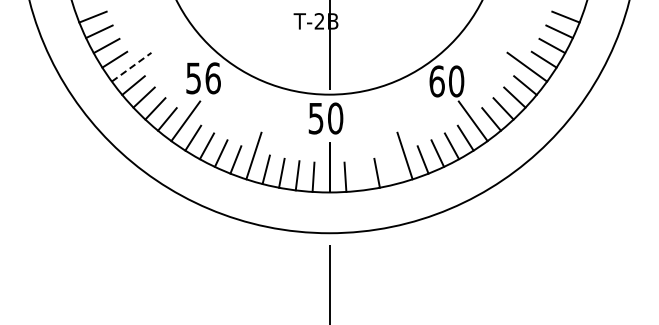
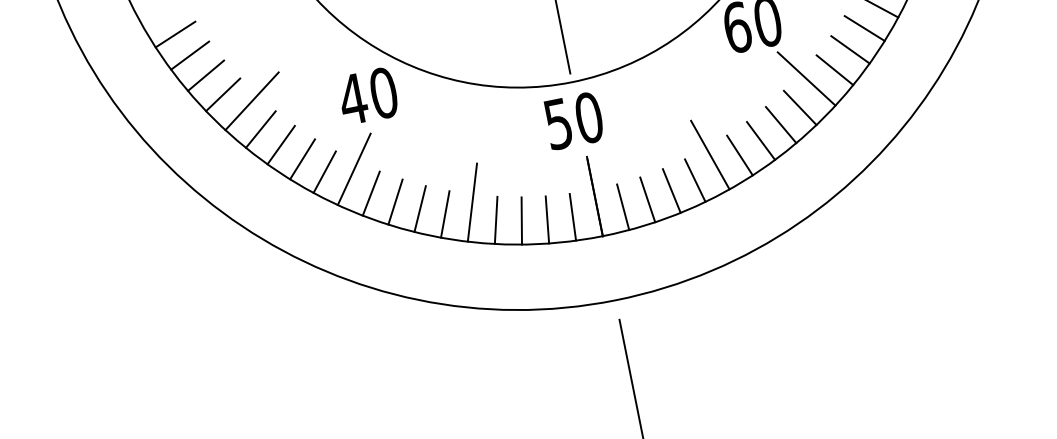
line: (132, 66) -> (253, 99), dashed -> solid
text: (202, 78) -> (367, 96), 56 -> 40
line: (392, 169) -> (694, 180), added
line: (361, 175) -> (647, 199), added

